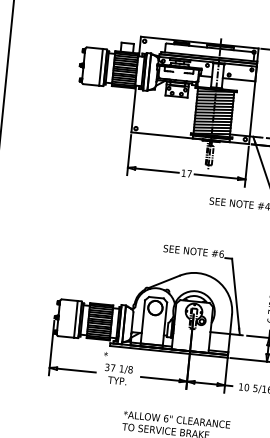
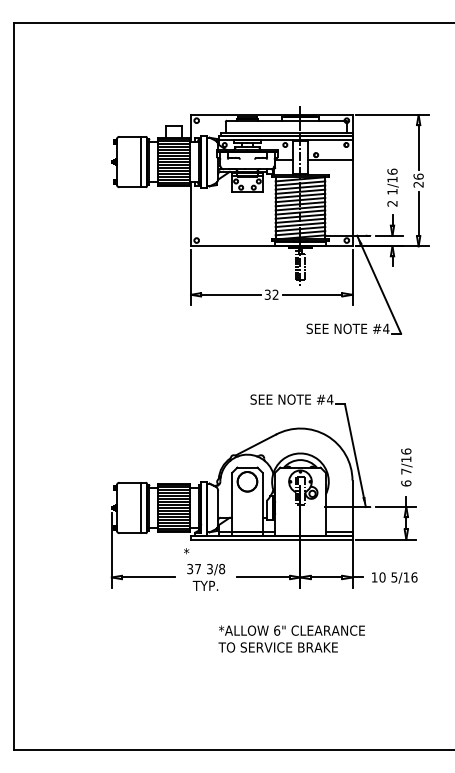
text: (186, 173) -> (271, 294), 17 -> 32
text: (221, 254) -> (330, 399), #6 -> #4
text: (121, 368) -> (209, 568), 1/8 -> 3/8

